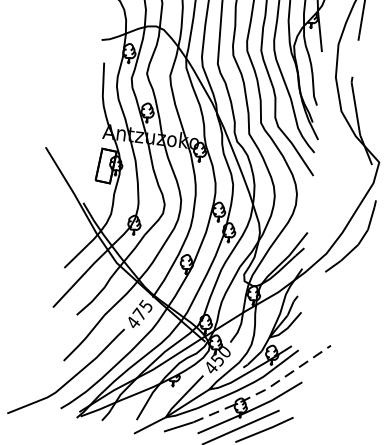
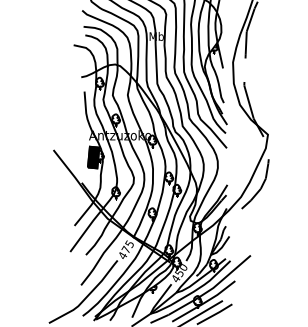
fill: (105, 165) -> (93, 157), added
line: (265, 389) -> (212, 288), dashed -> solid

